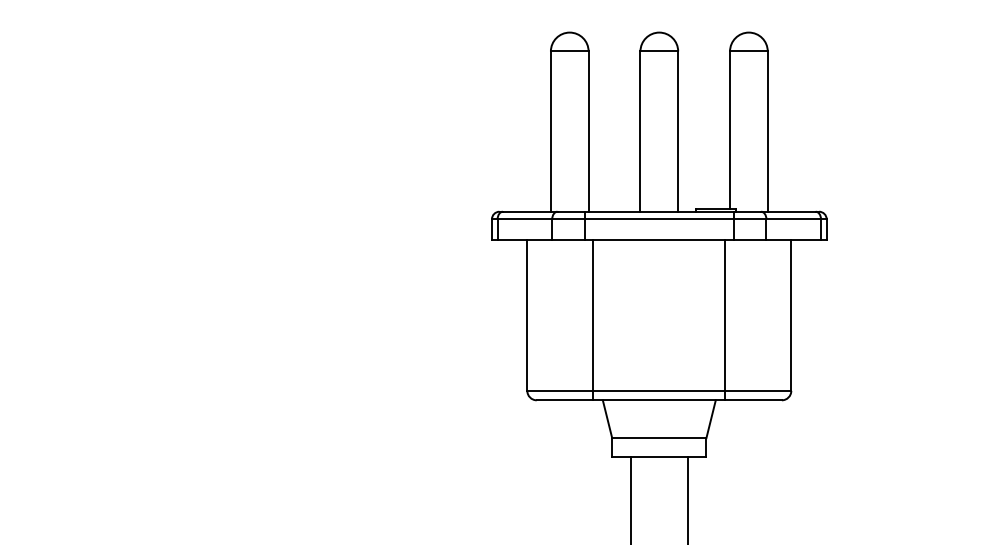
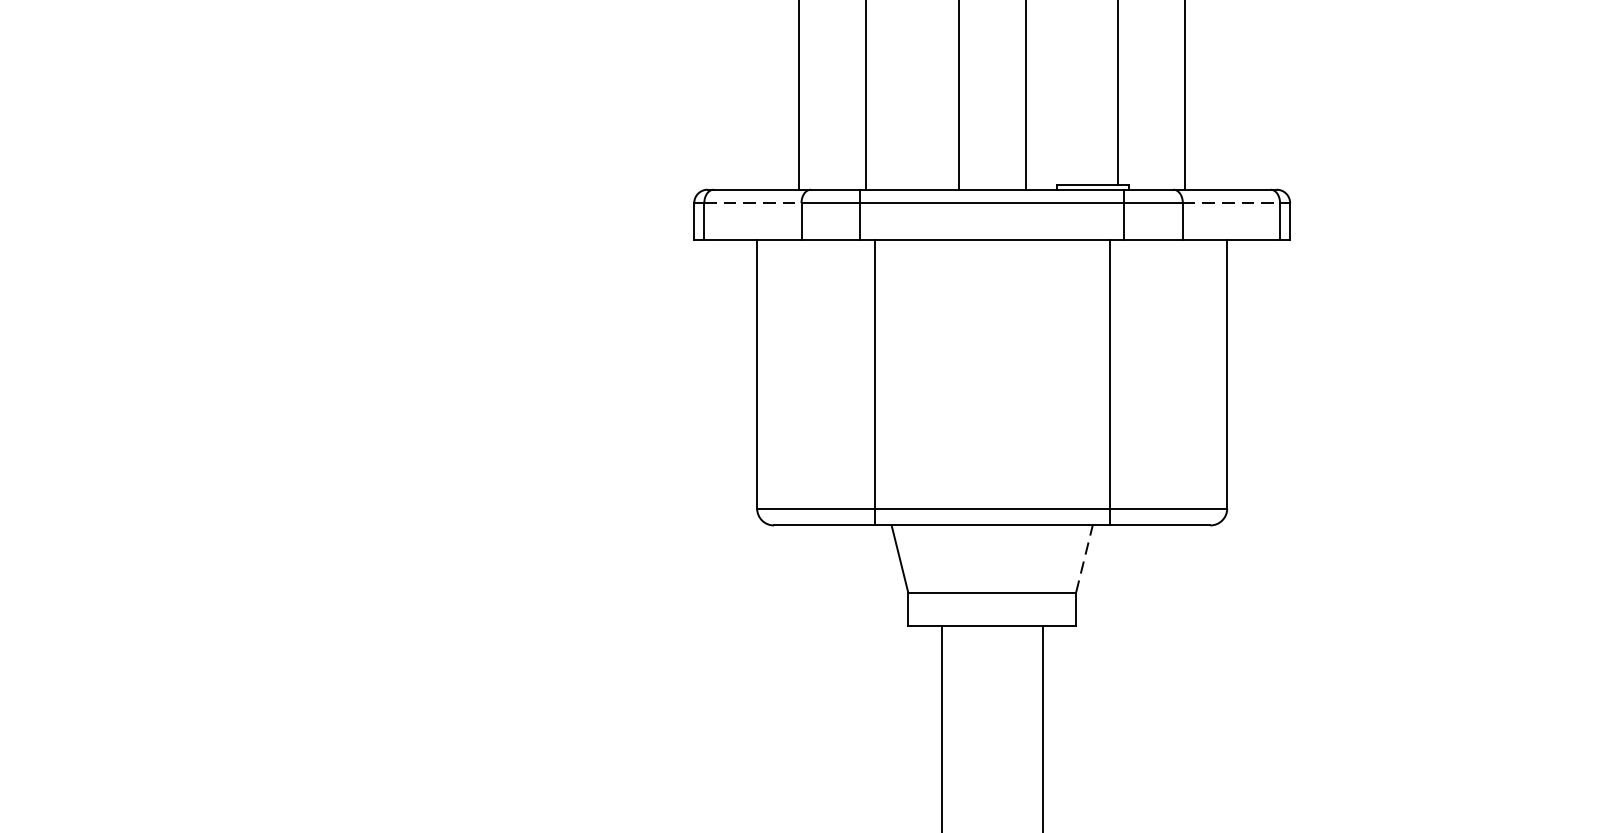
line: (525, 219) -> (753, 203), solid -> dashed
line: (794, 219) -> (1232, 203), solid -> dashed
line: (711, 418) -> (1085, 557), solid -> dashed

